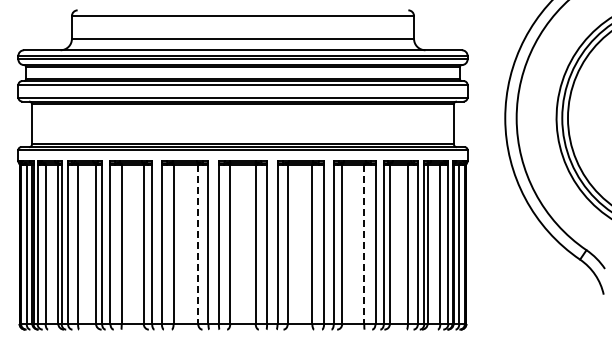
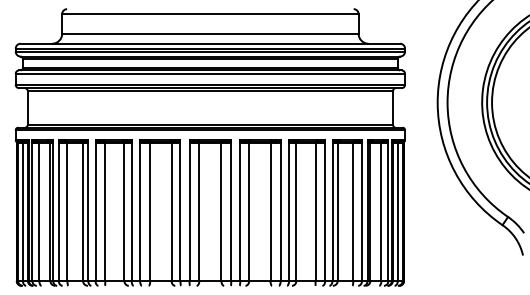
line: (198, 244) -> (171, 212), dashed -> solid
line: (364, 244) -> (315, 212), dashed -> solid

